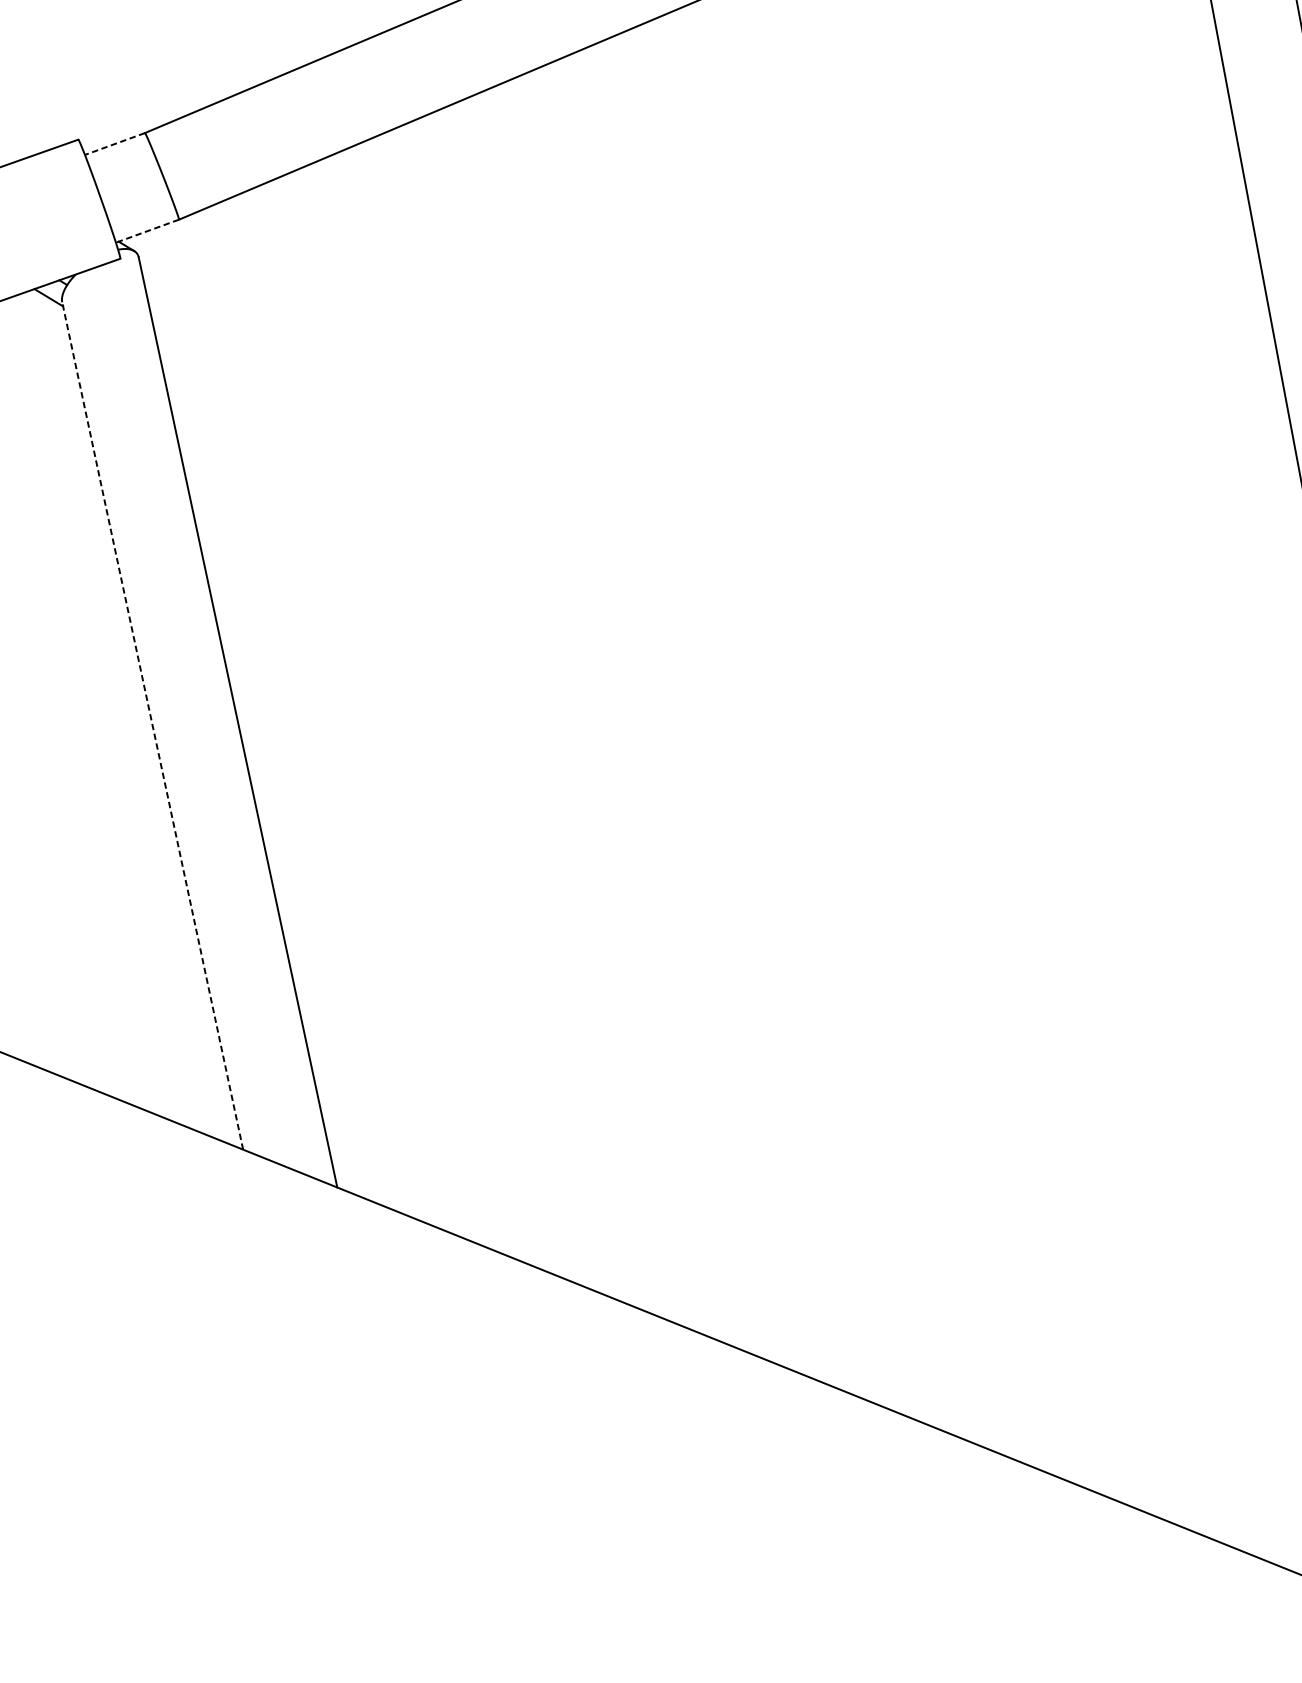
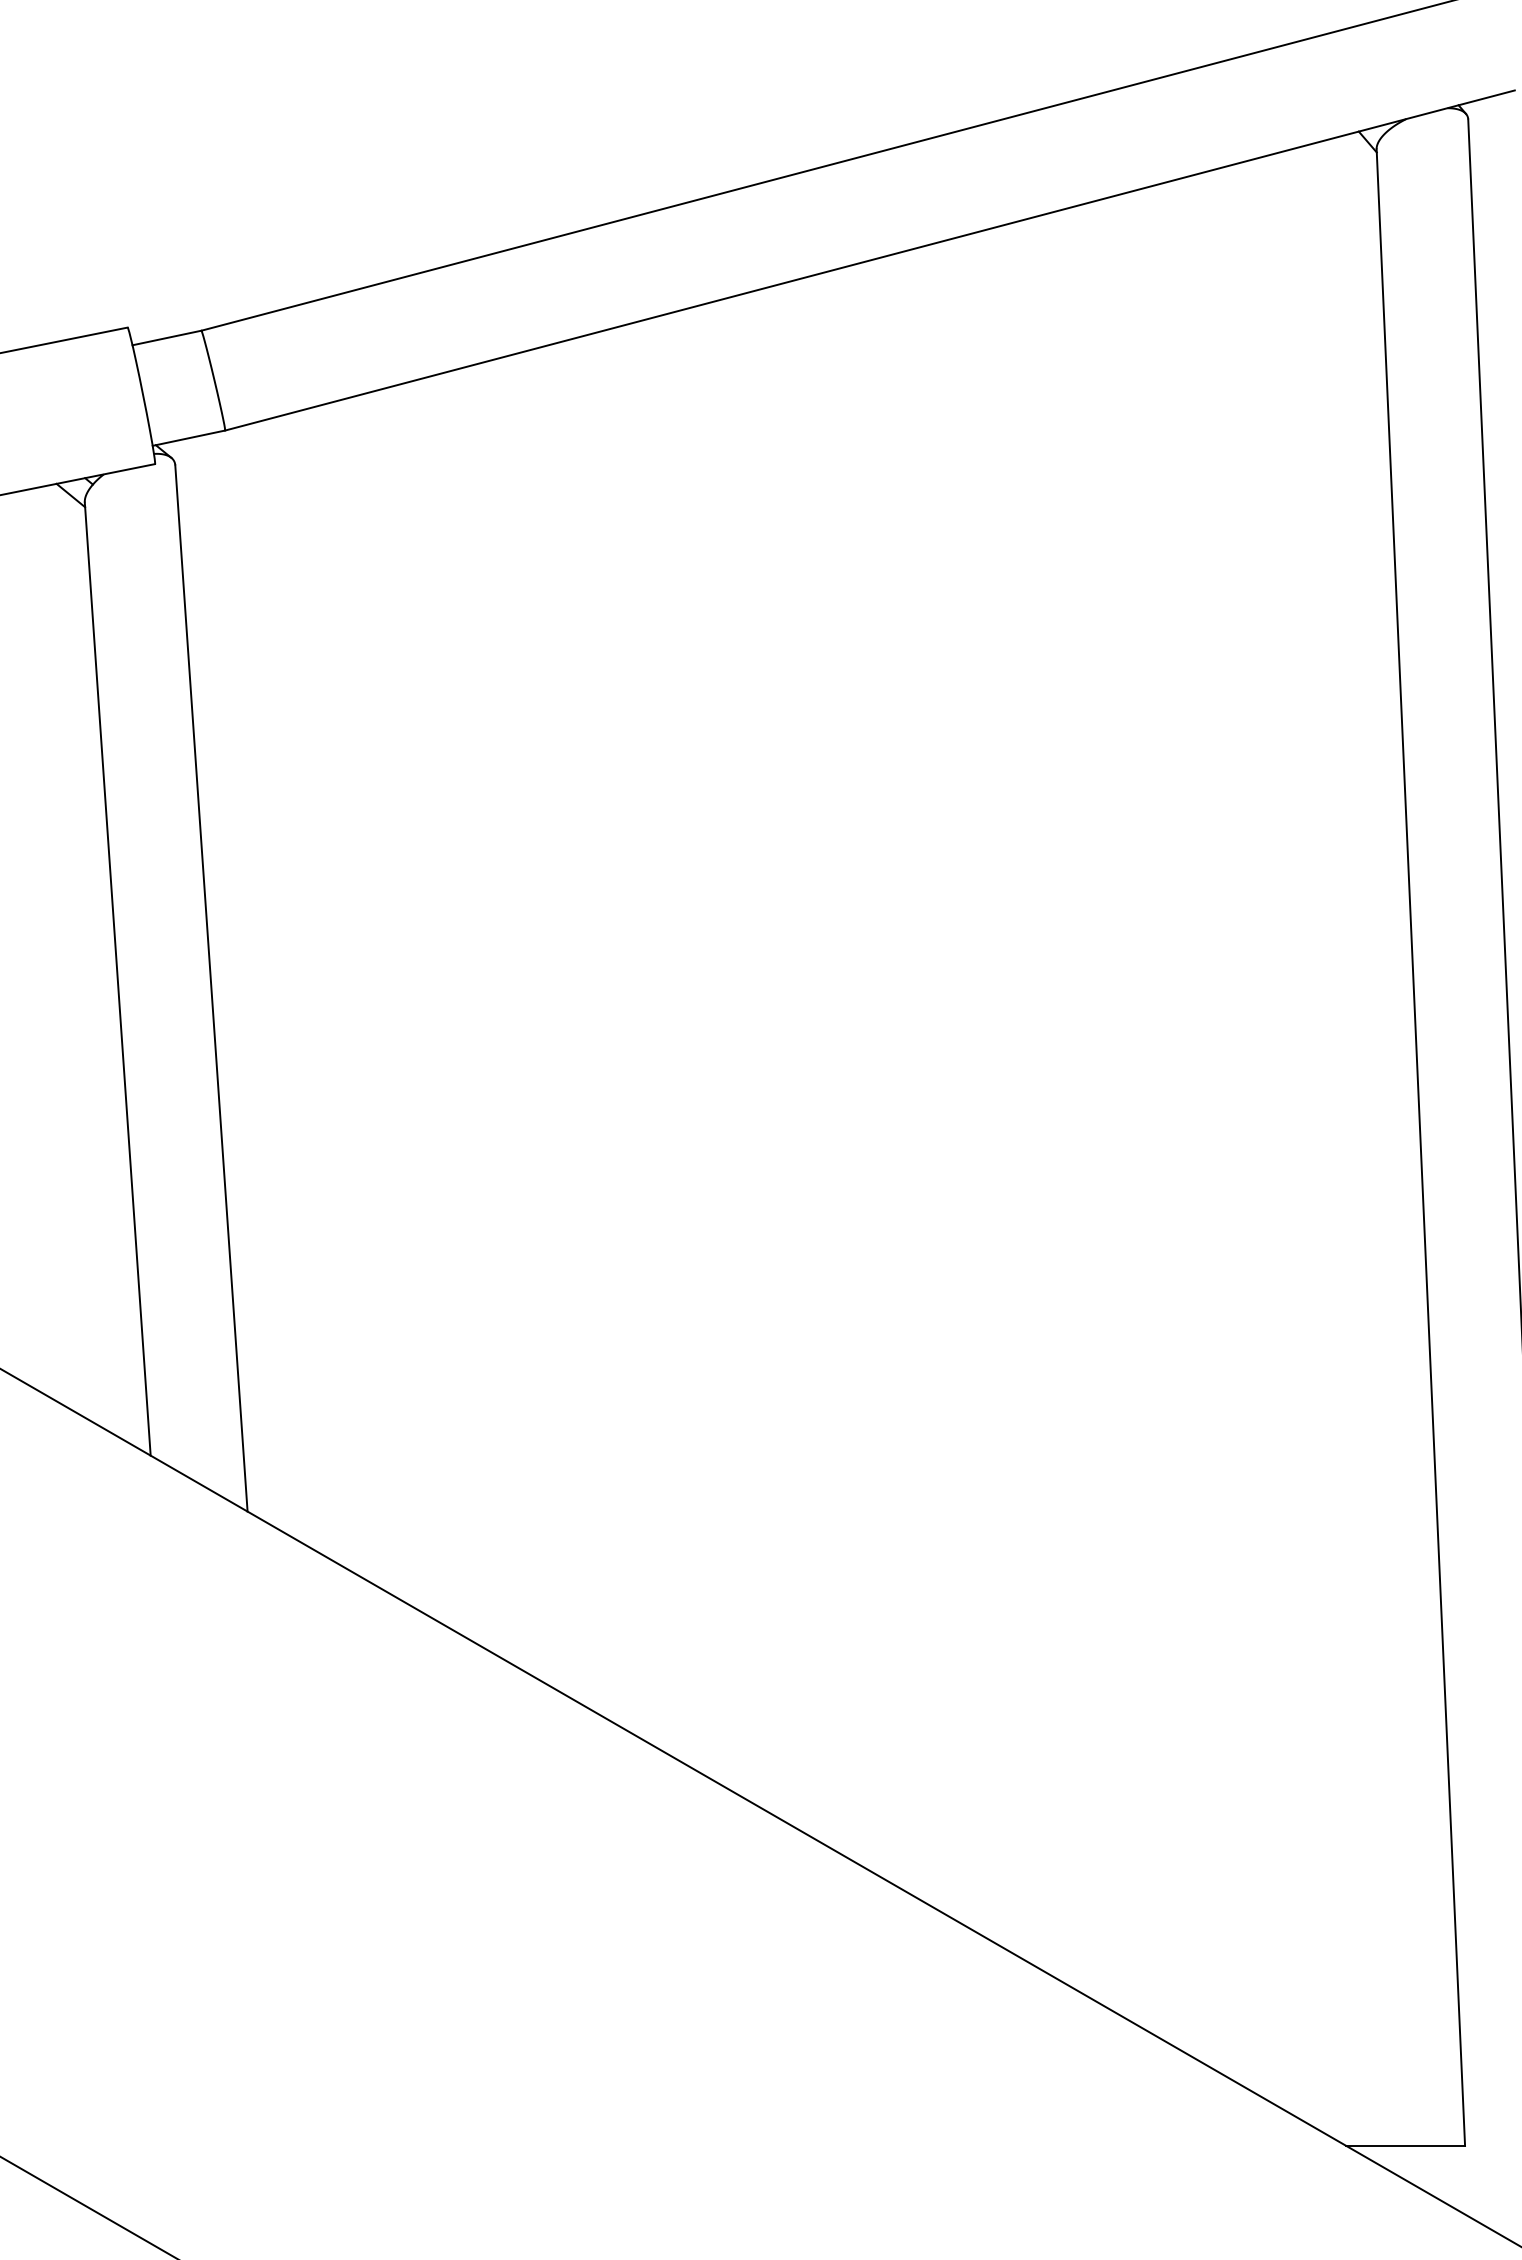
line: (114, 144) -> (166, 338), dashed -> solid
line: (147, 231) -> (188, 438), dashed -> solid
line: (152, 726) -> (117, 979), dashed -> solid

